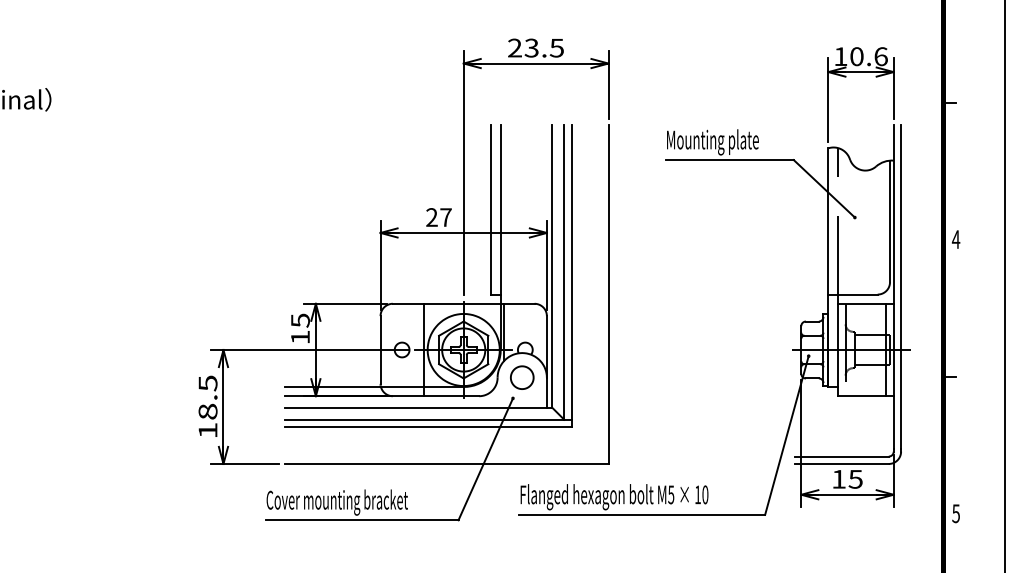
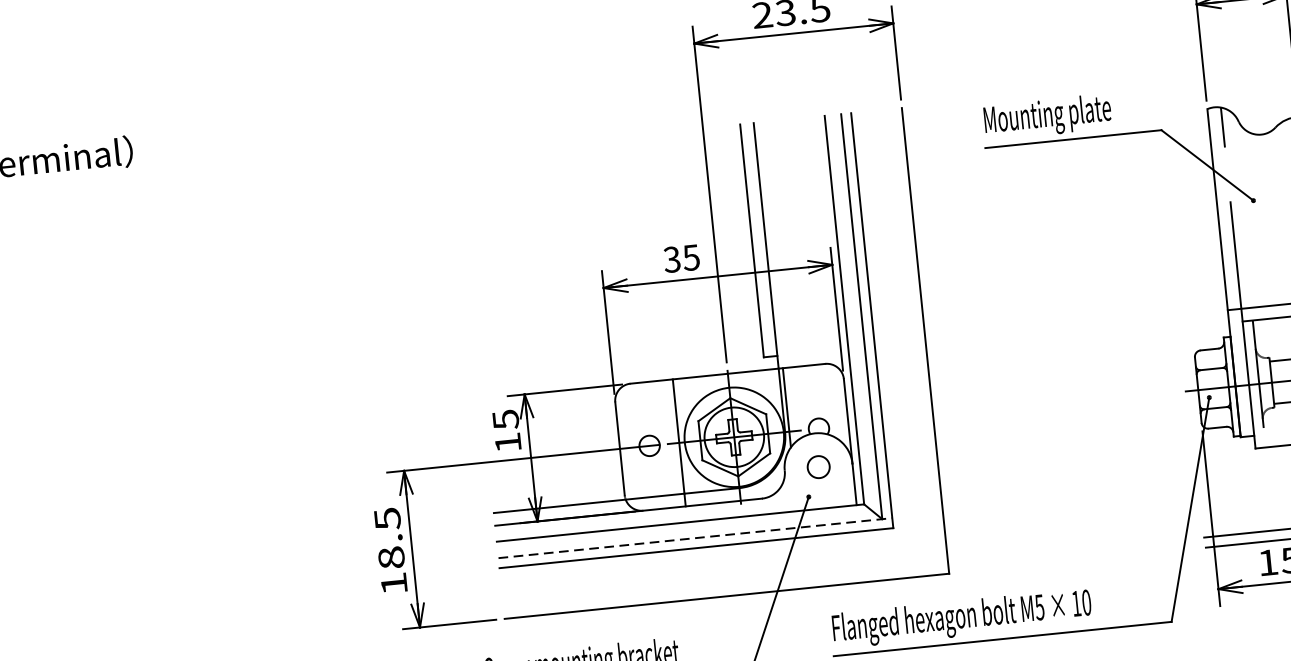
text: (438, 217) -> (681, 258), 27 -> 35
part: (522, 377) -> (818, 466), size x0.7
line: (428, 419) -> (695, 537), solid -> dashed

